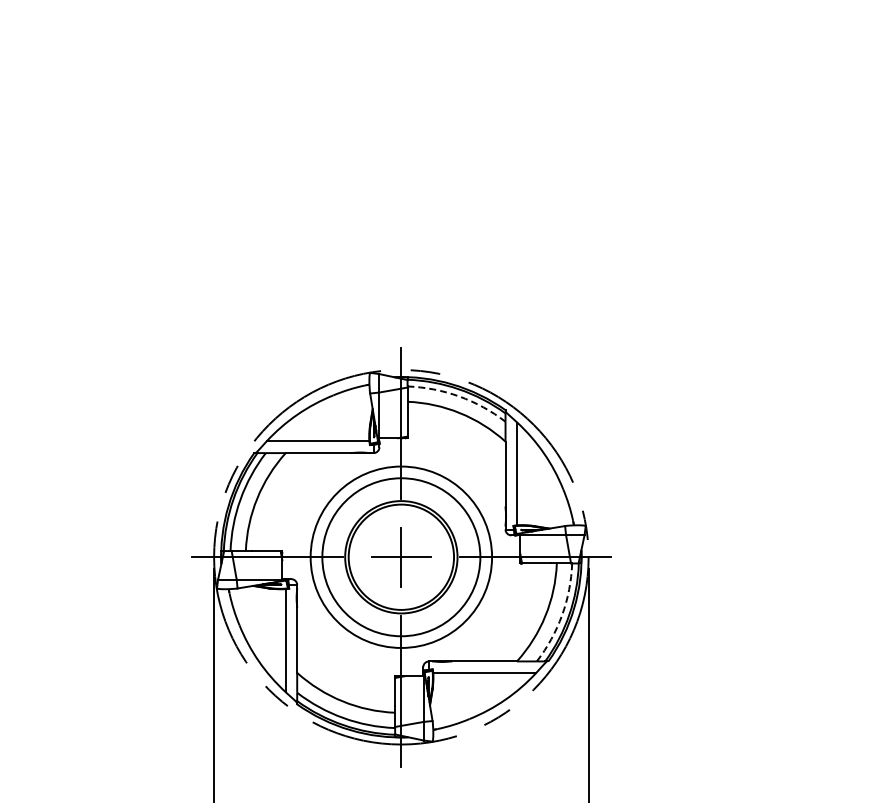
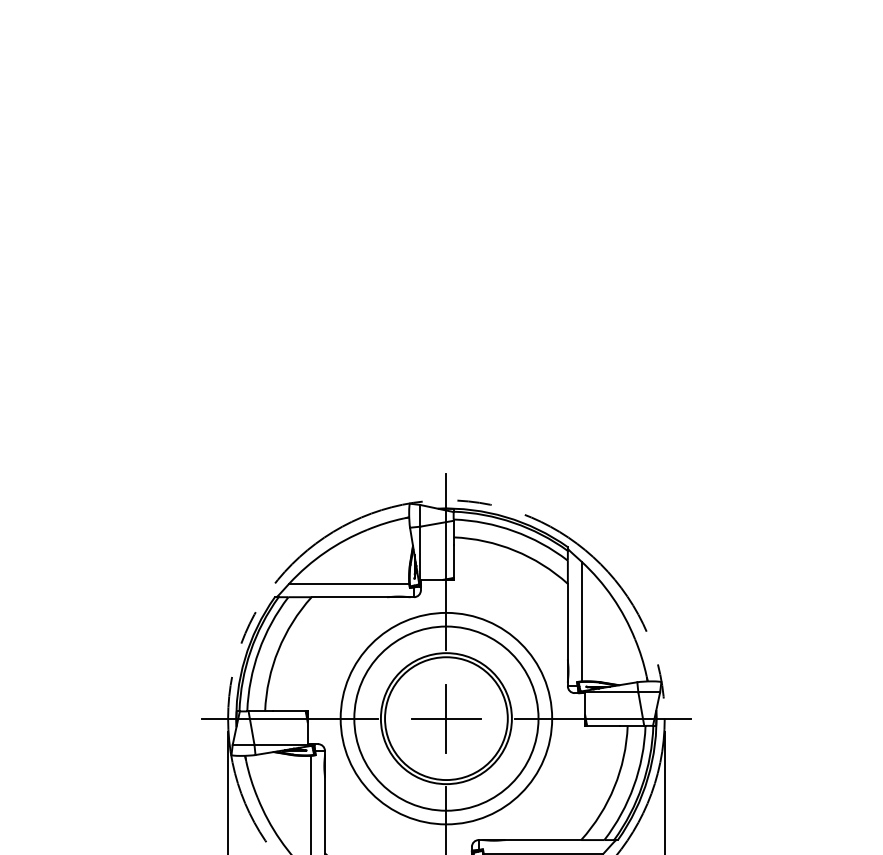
arc: (459, 396) -> (514, 531), dashed -> solid
arc: (562, 615) -> (634, 786), dashed -> solid

